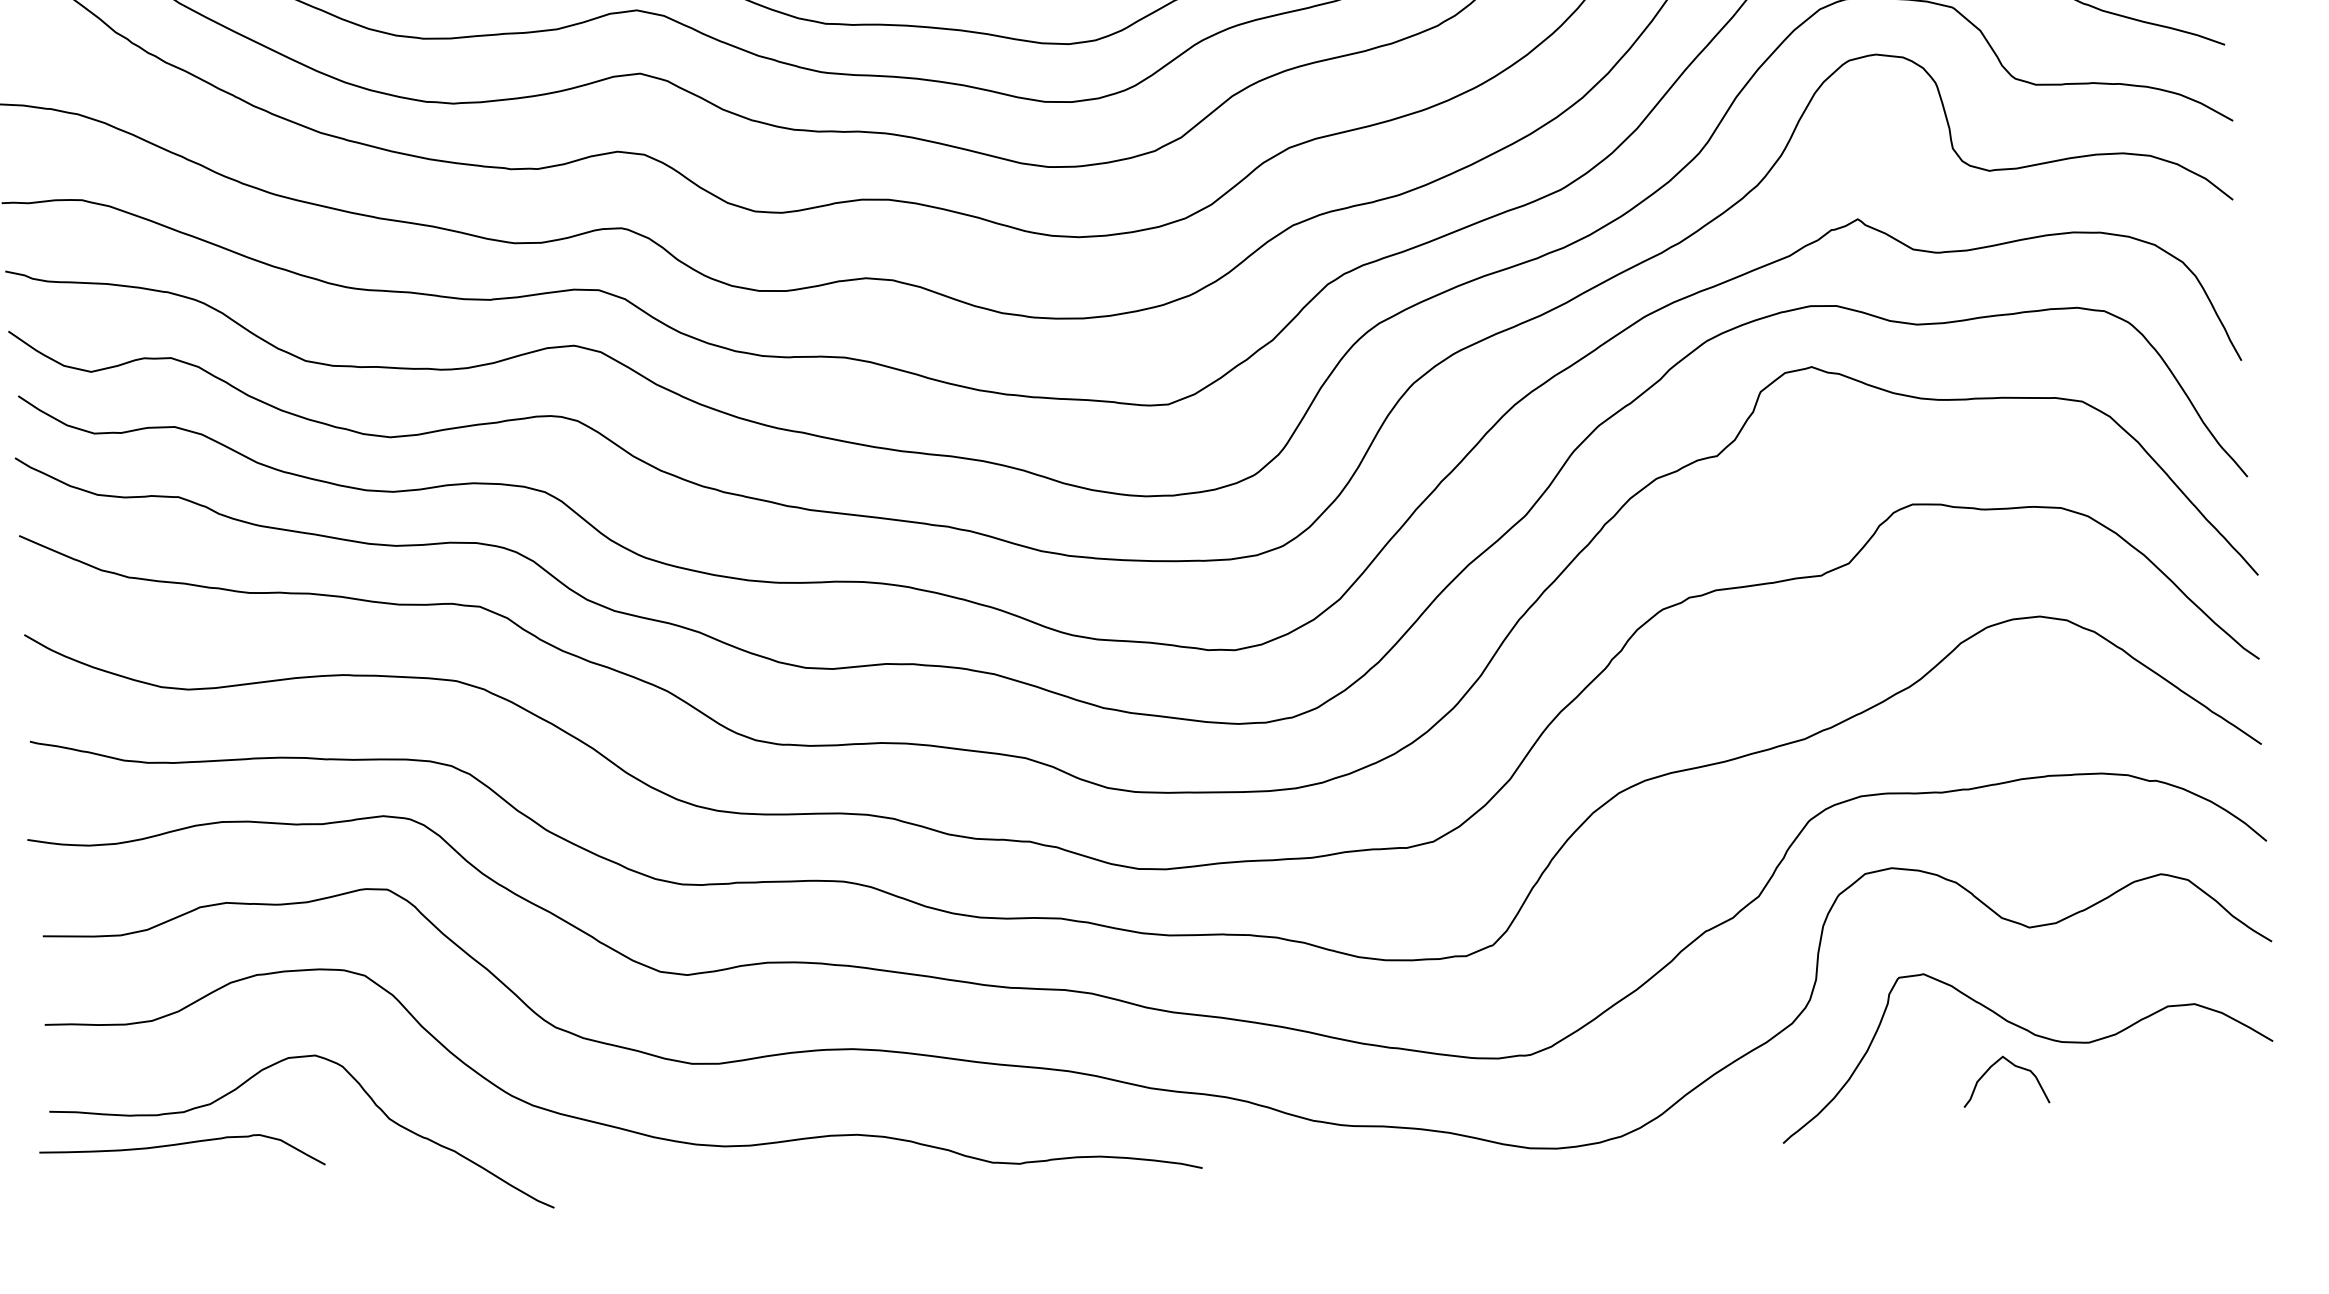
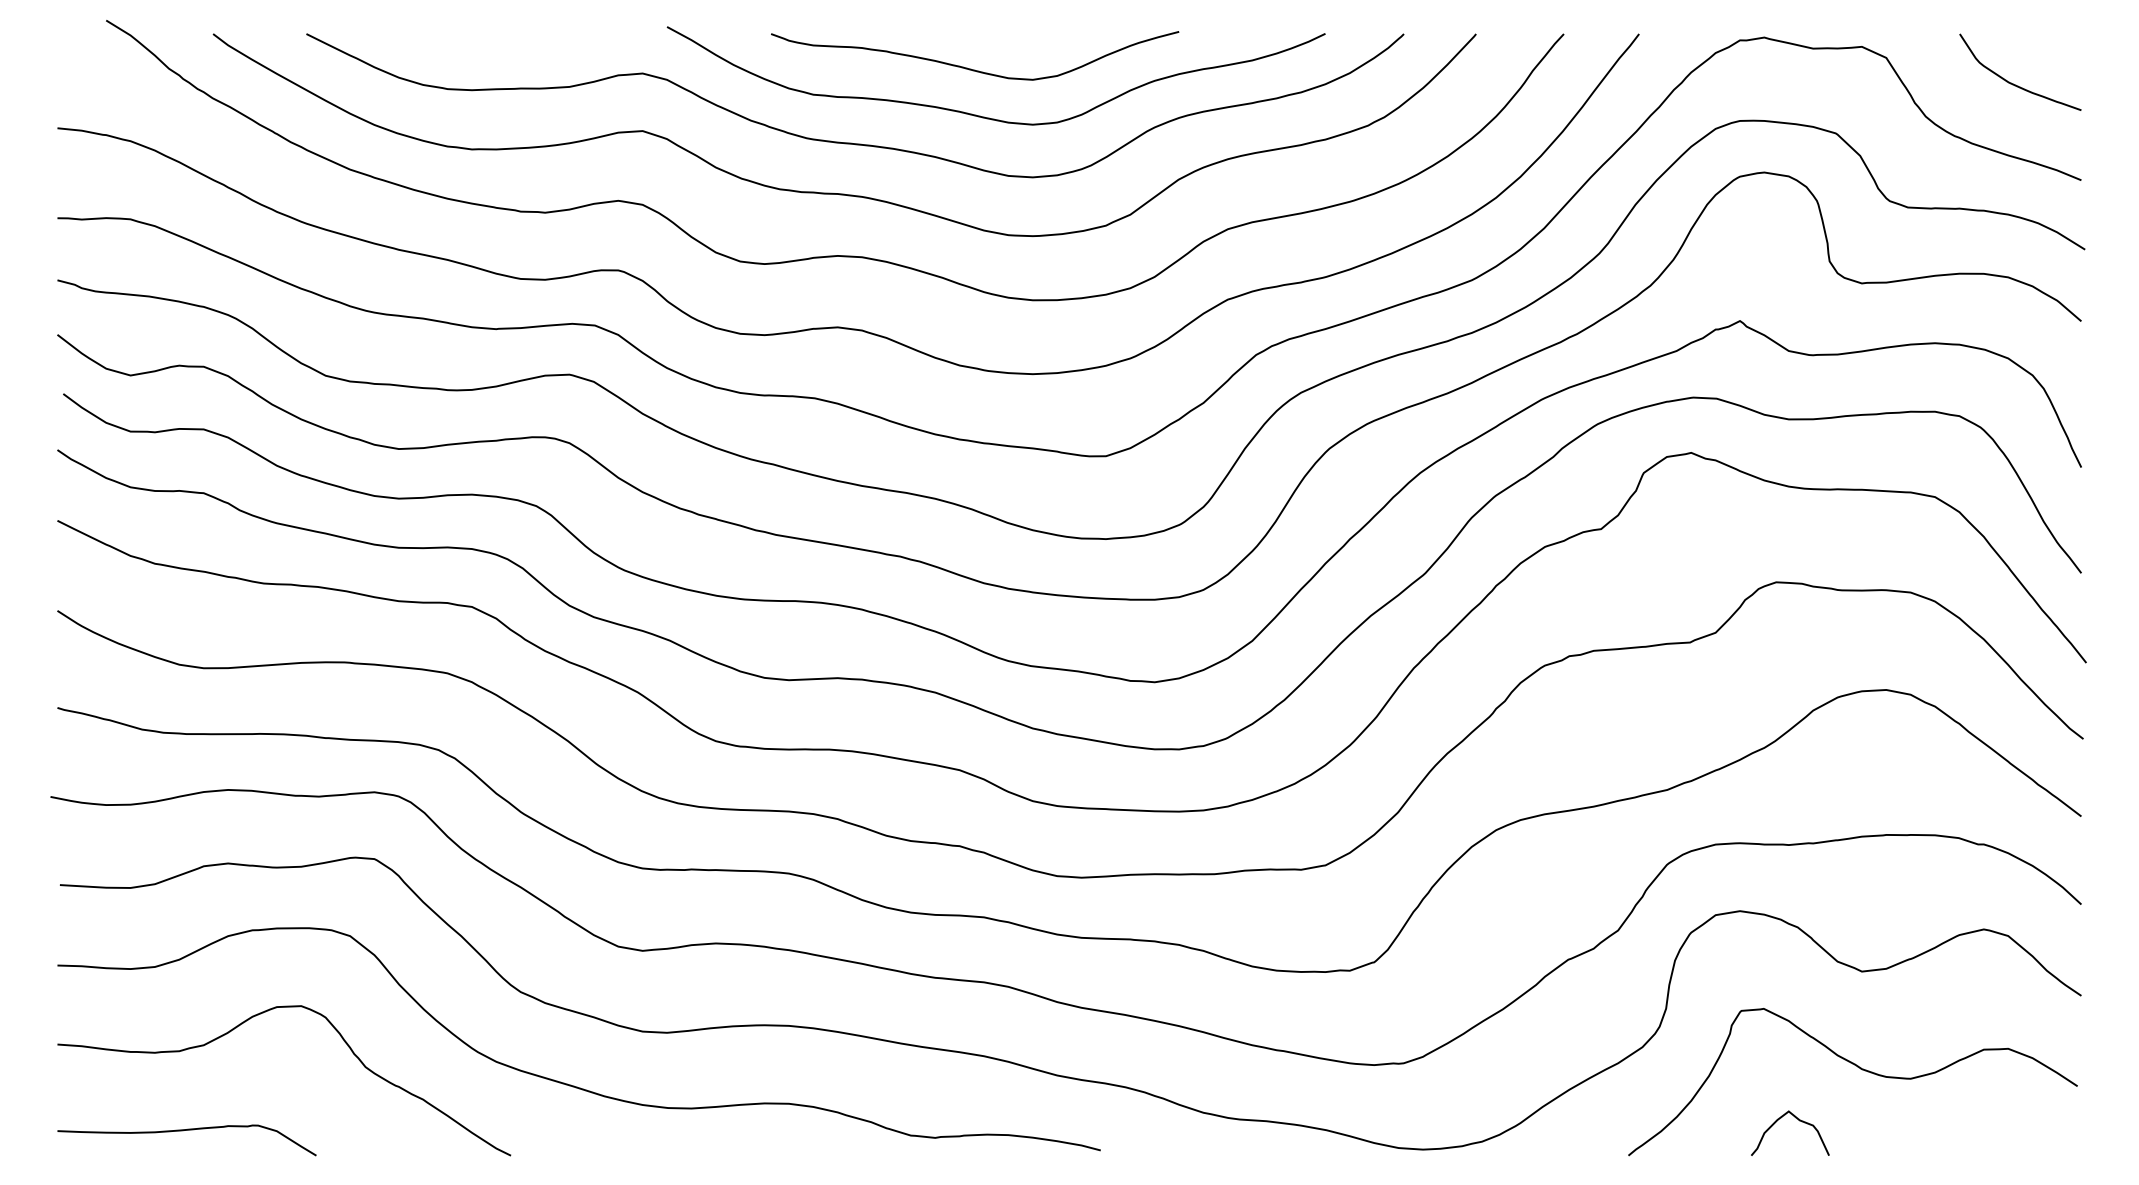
curve: (2015, 1067) -> (1799, 1121), moved
curve: (177, 1145) -> (183, 1131), moved

